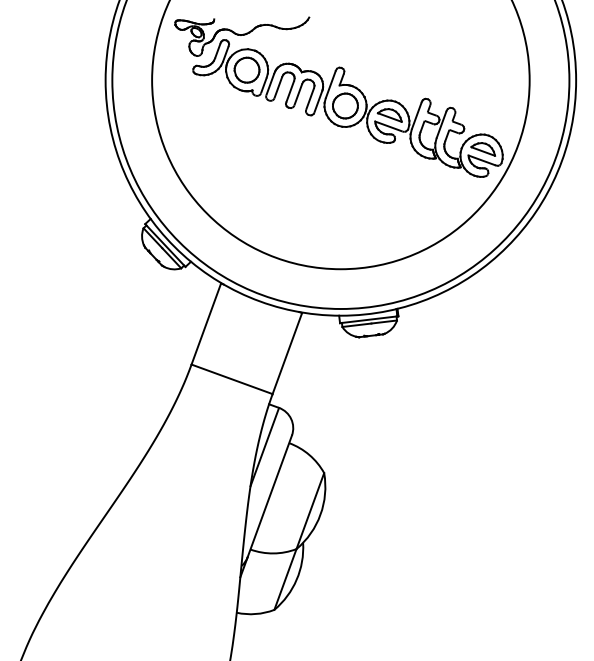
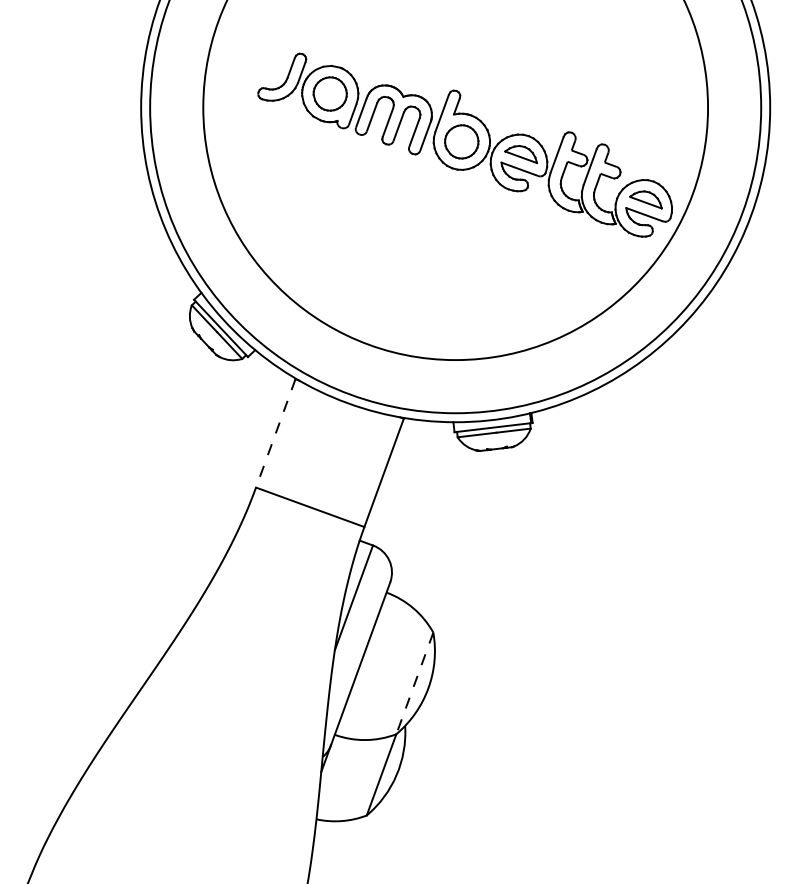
part: (242, 36) -> (323, 48), removed
line: (206, 324) -> (275, 433), solid -> dashed
line: (310, 511) -> (414, 683), solid -> dashed

